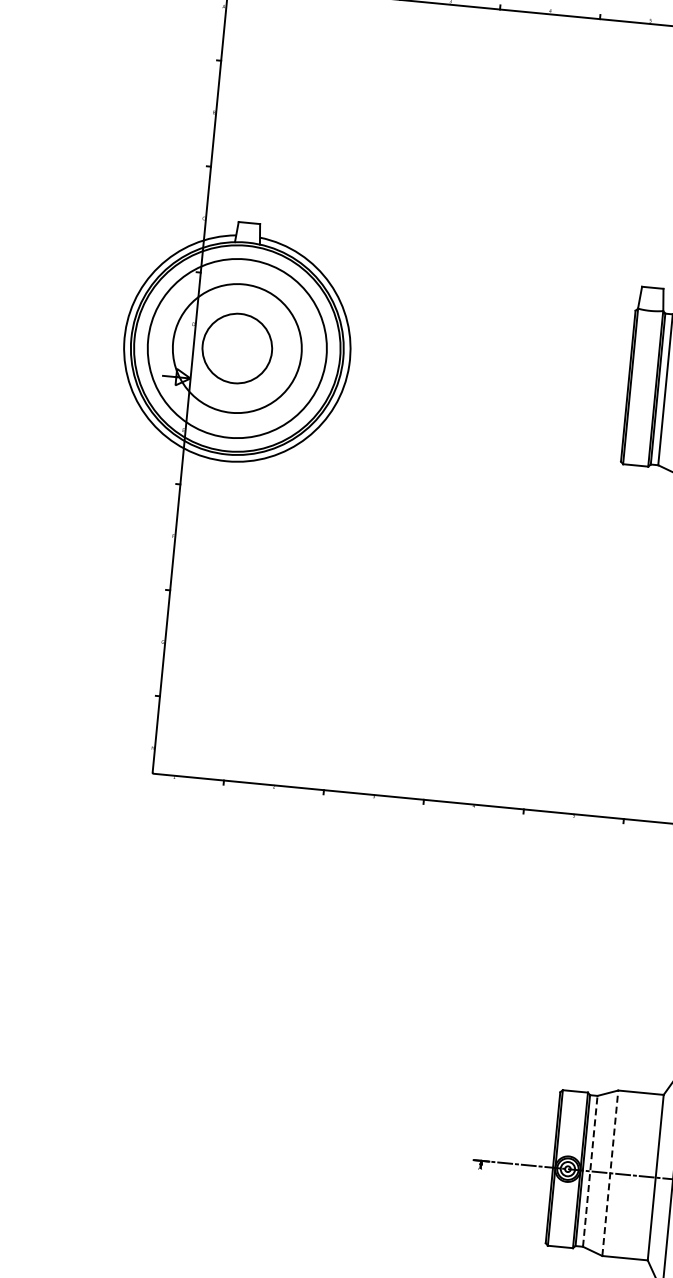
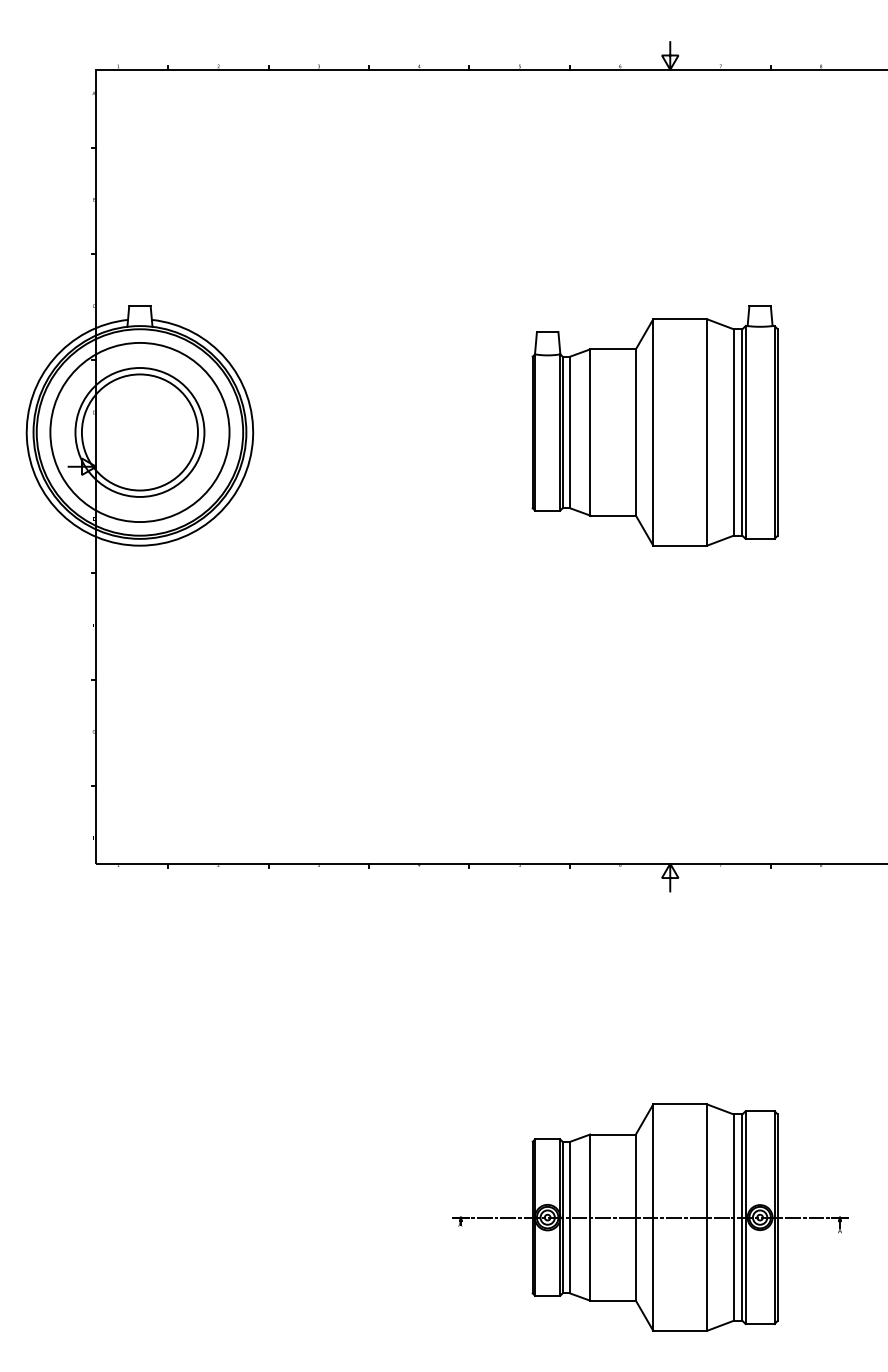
circle: (236, 348) -> (139, 432), size x1.67
line: (590, 1171) -> (570, 1217), dashed -> solid
line: (610, 1173) -> (590, 1217), dashed -> solid

